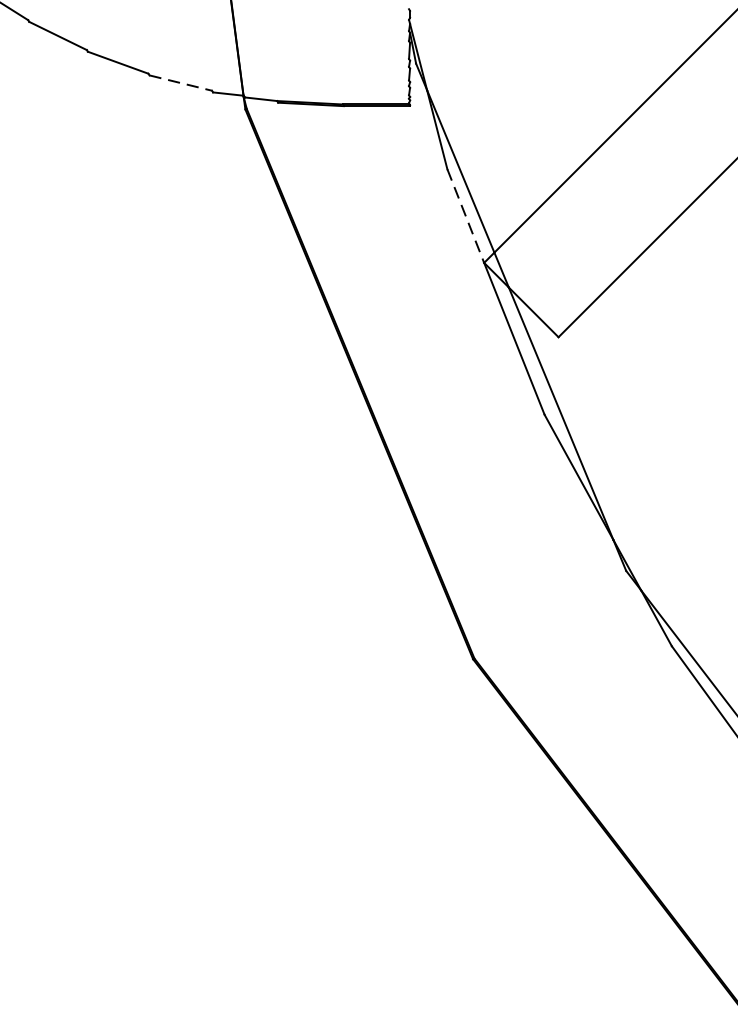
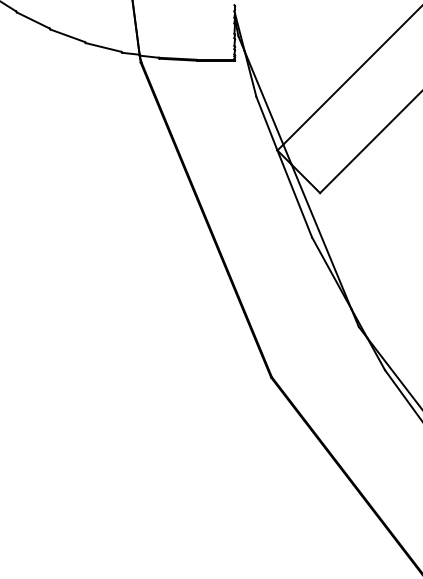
line: (182, 83) -> (104, 47), dashed -> solid
line: (465, 215) -> (266, 123), dashed -> solid

